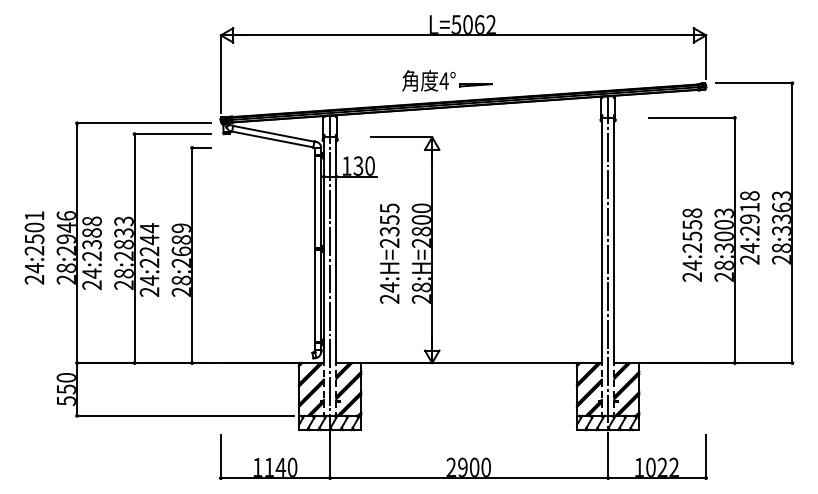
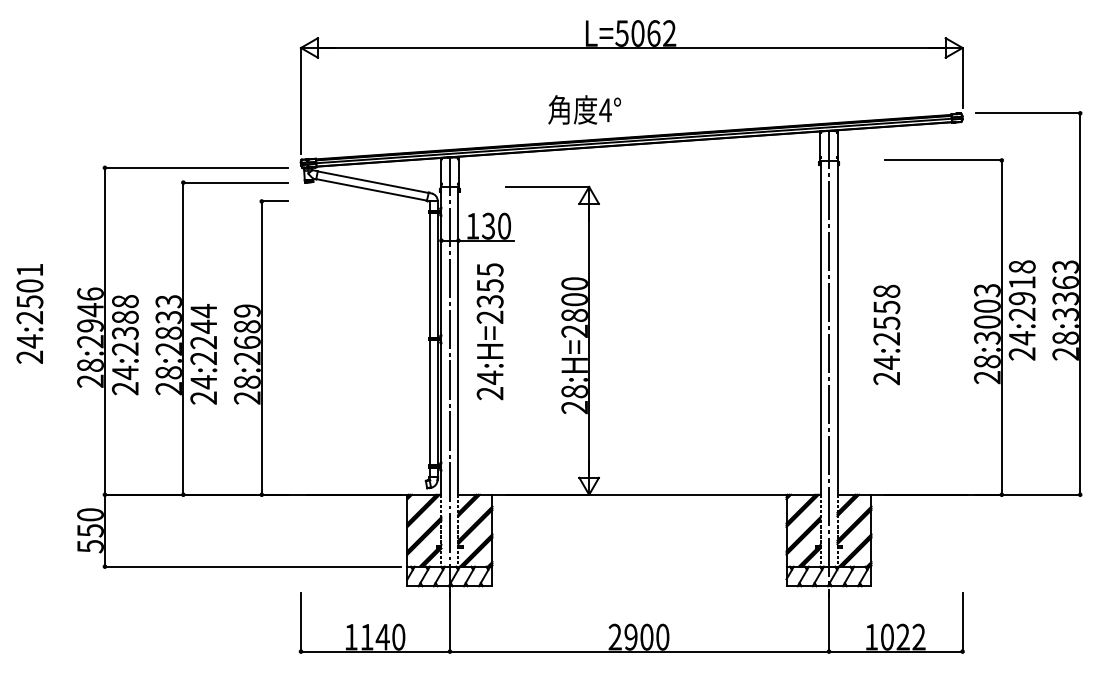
line: (475, 84) -> (648, 115), removed
text: (692, 244) -> (886, 334), moved
text: (34, 247) -> (29, 313), moved
text: (389, 253) -> (489, 331), moved

